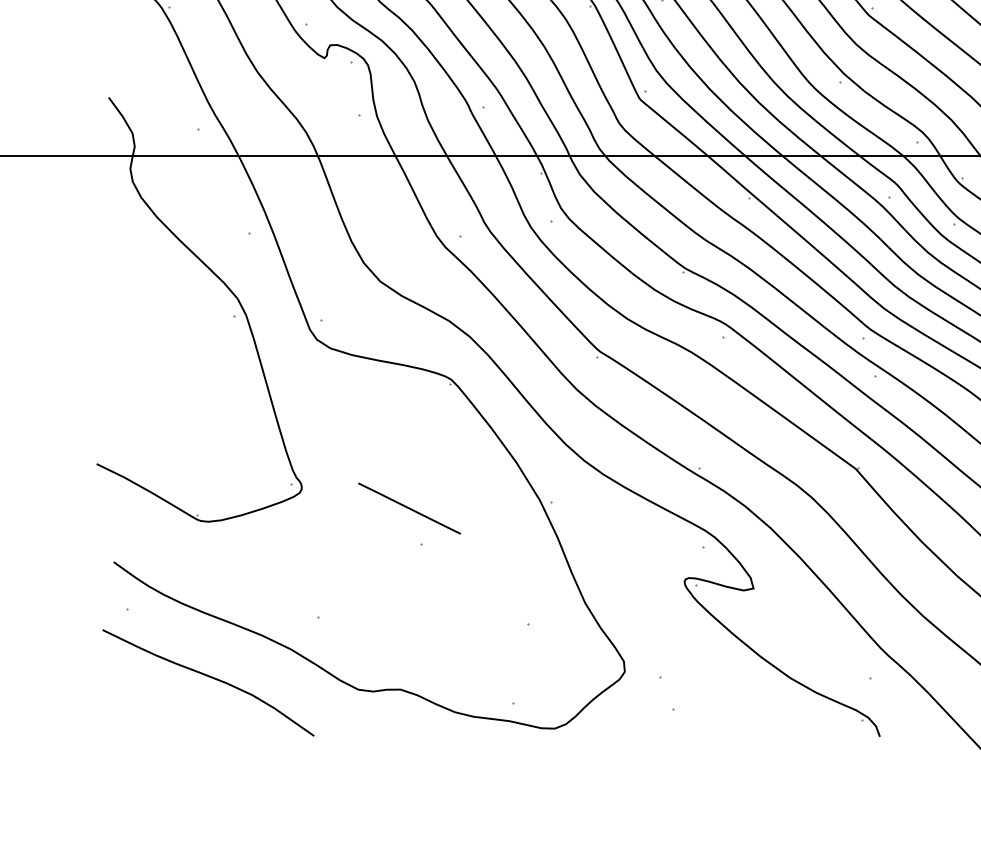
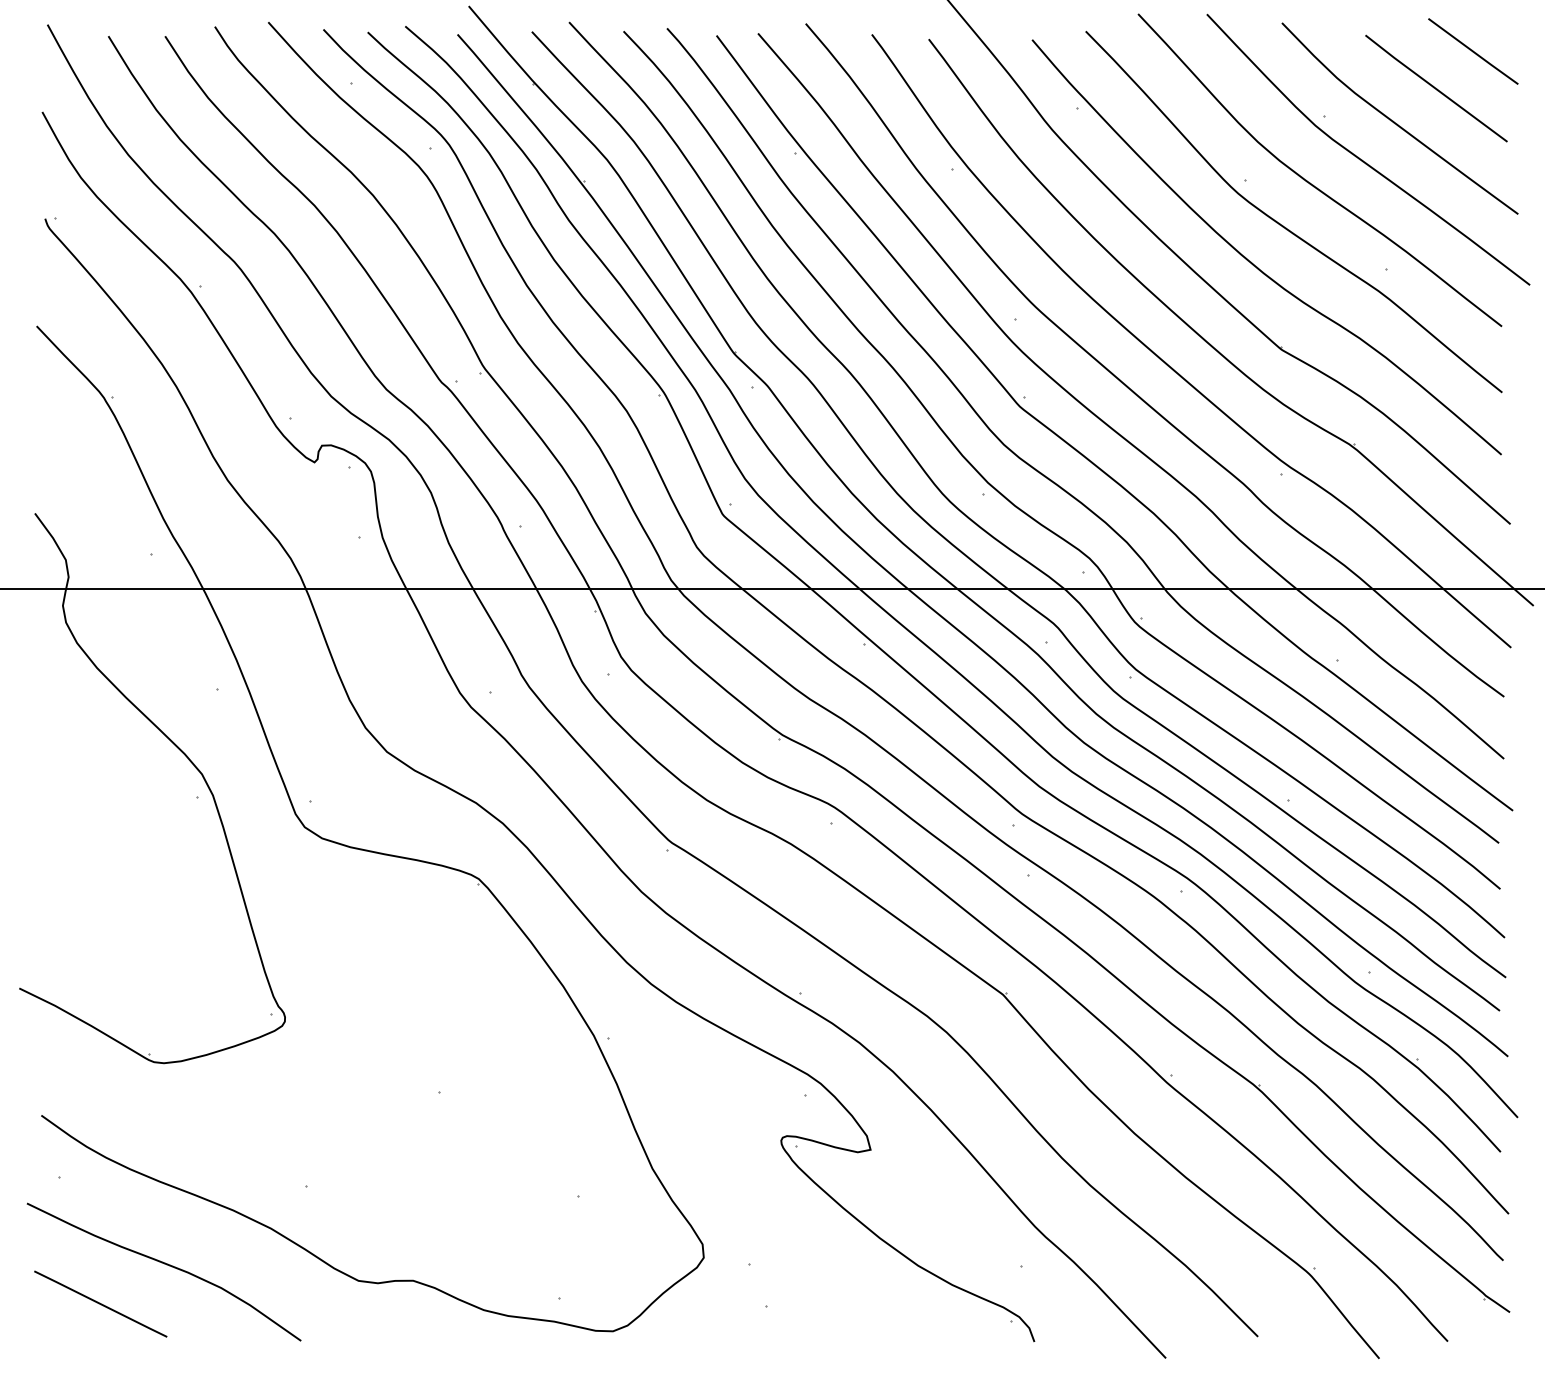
line: (409, 508) -> (100, 1303), moved

